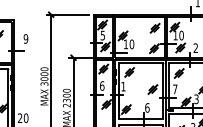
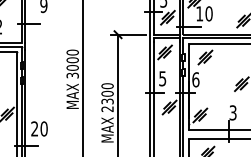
text: (102, 85) -> (163, 77), 6 -> 5
text: (123, 86) -> (195, 79), 1 -> 6
text: (147, 107) -> (233, 112), 6 -> 3

